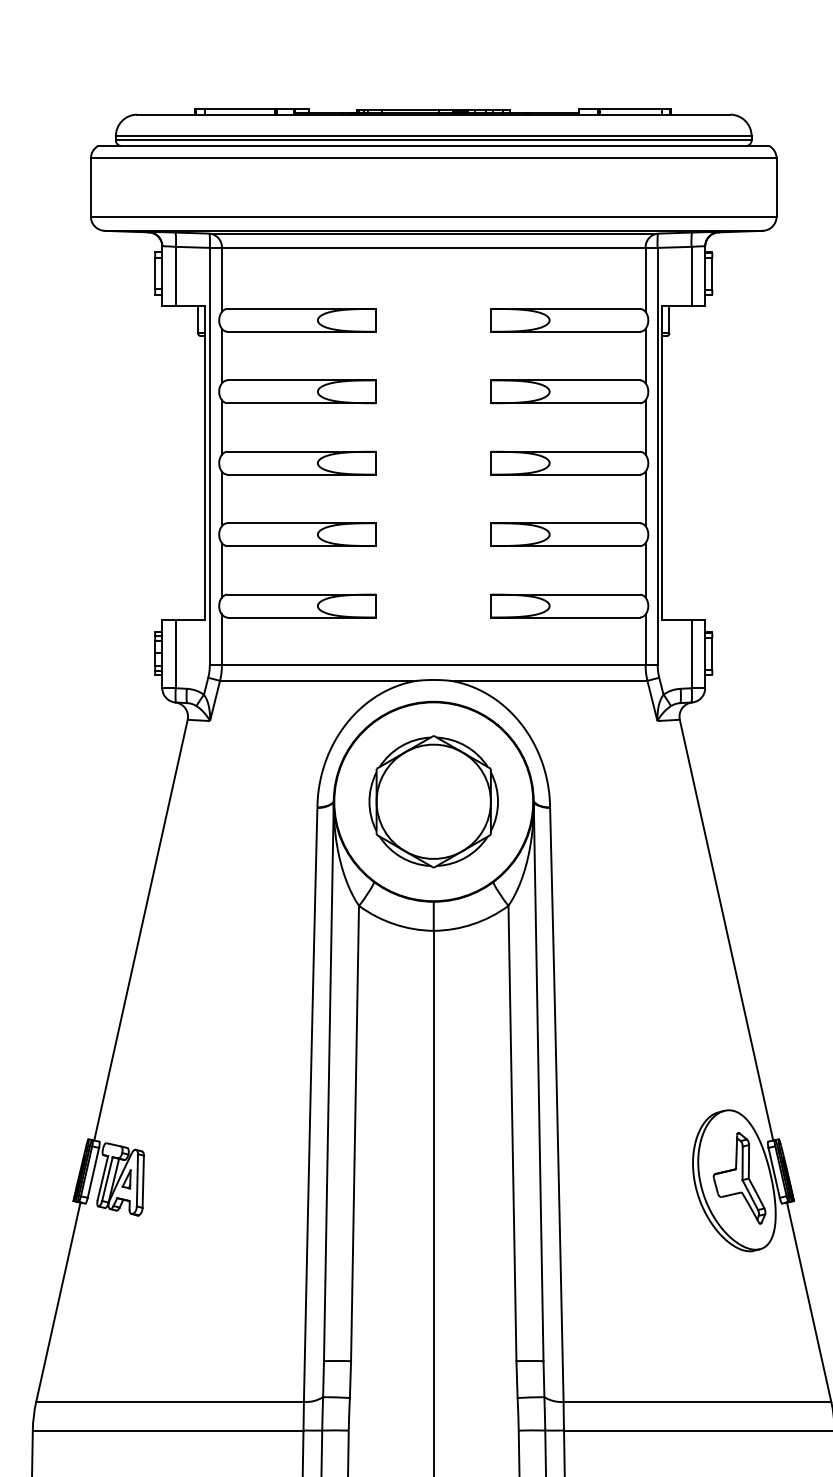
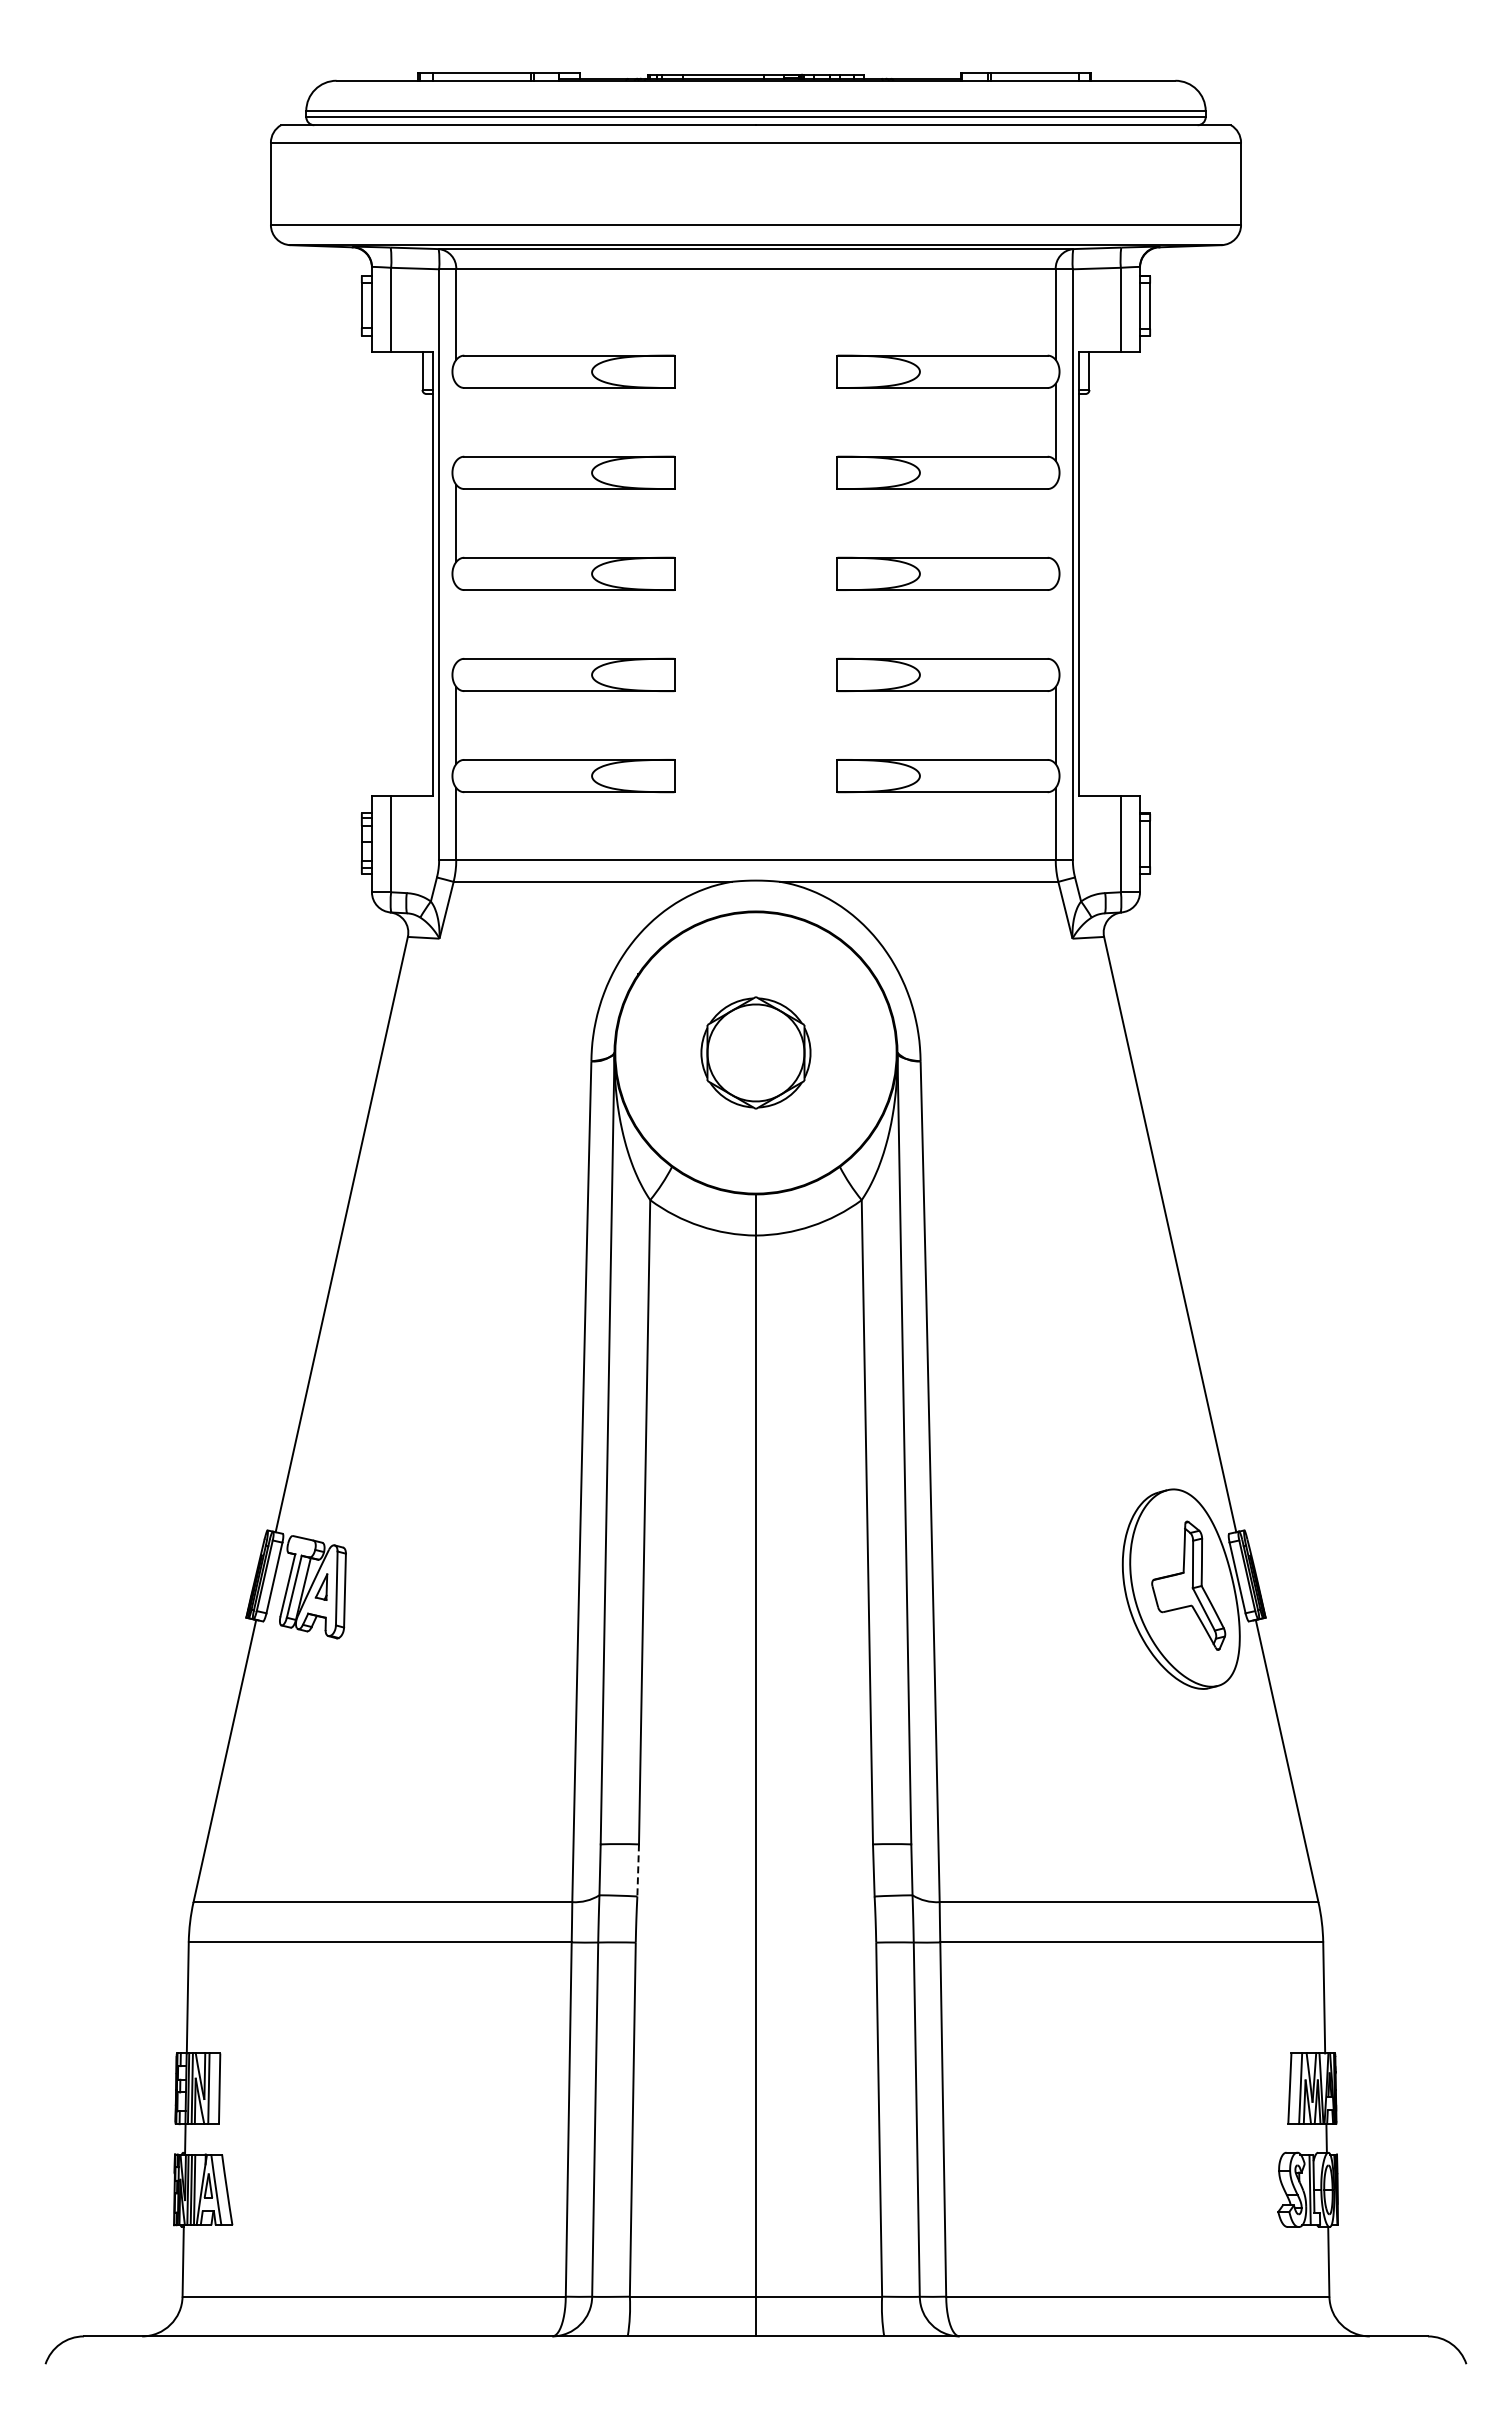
line: (222, 356) -> (456, 422), removed
line: (645, 427) -> (1055, 523), removed
line: (222, 498) -> (456, 624), removed
line: (645, 498) -> (1055, 624), removed
part: (433, 801) -> (755, 1052), size x0.6
line: (350, 1379) -> (638, 1870), solid -> dashed

